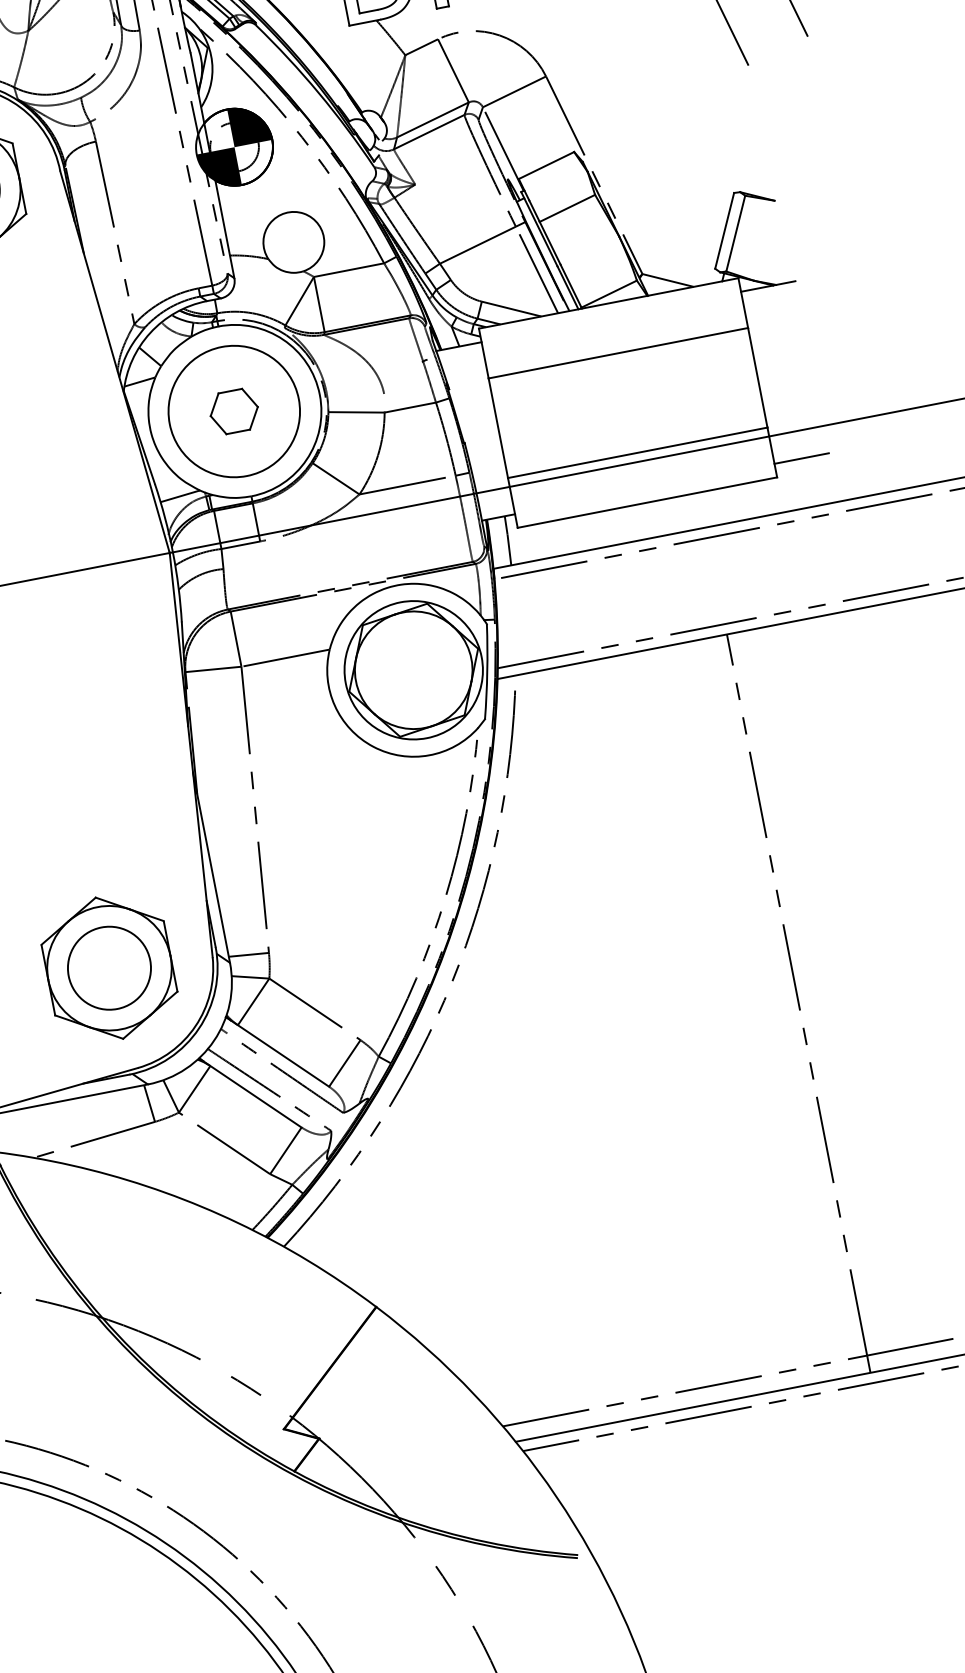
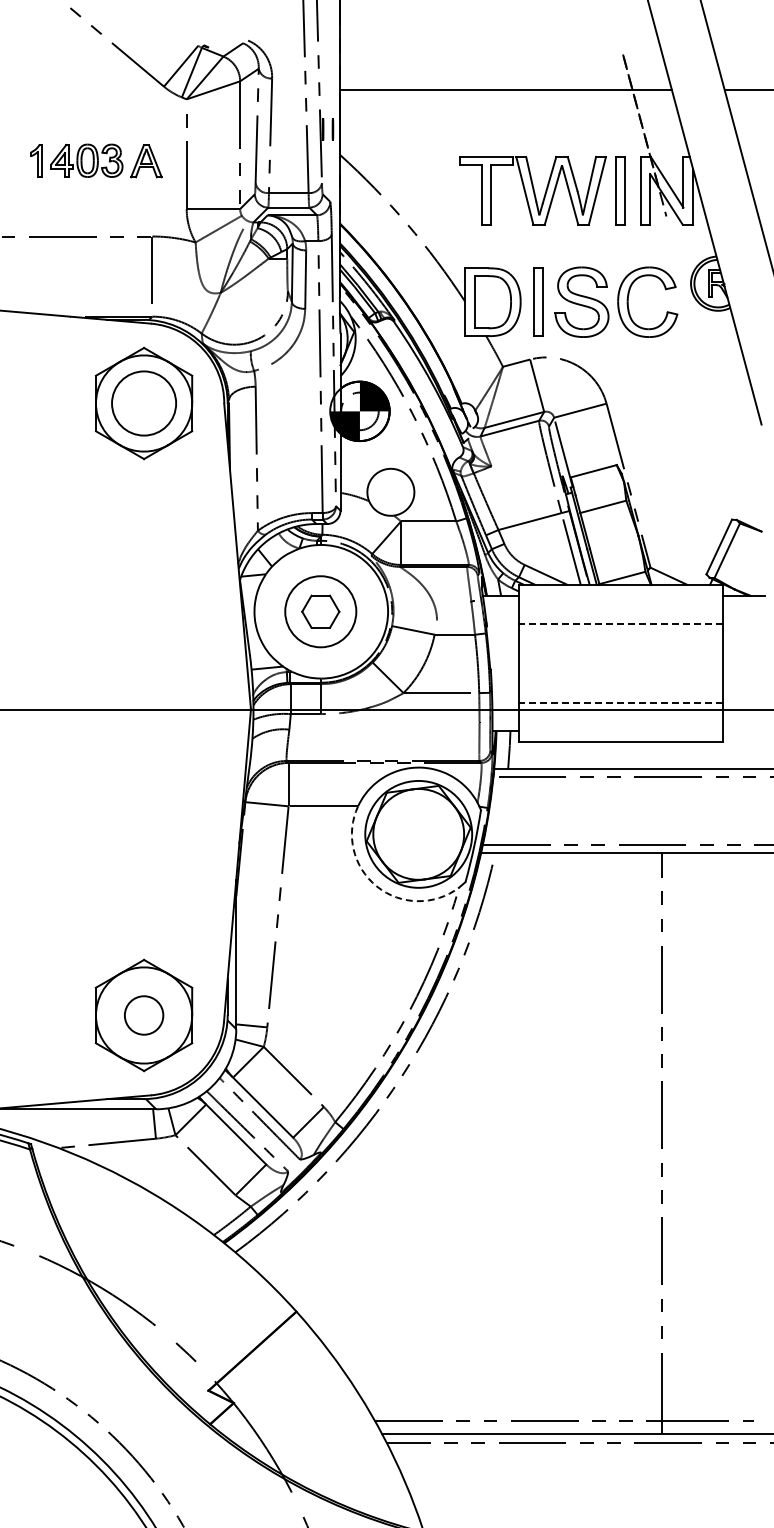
line: (618, 353) -> (620, 624), solid -> dashed
circle: (233, 411) -> (320, 611), size x0.7
line: (637, 452) -> (620, 702), solid -> dashed
line: (801, 459) -> (743, 731), removed
arc: (372, 746) -> (376, 886), solid -> dashed
circle: (109, 968) -> (144, 1015), size x0.6

